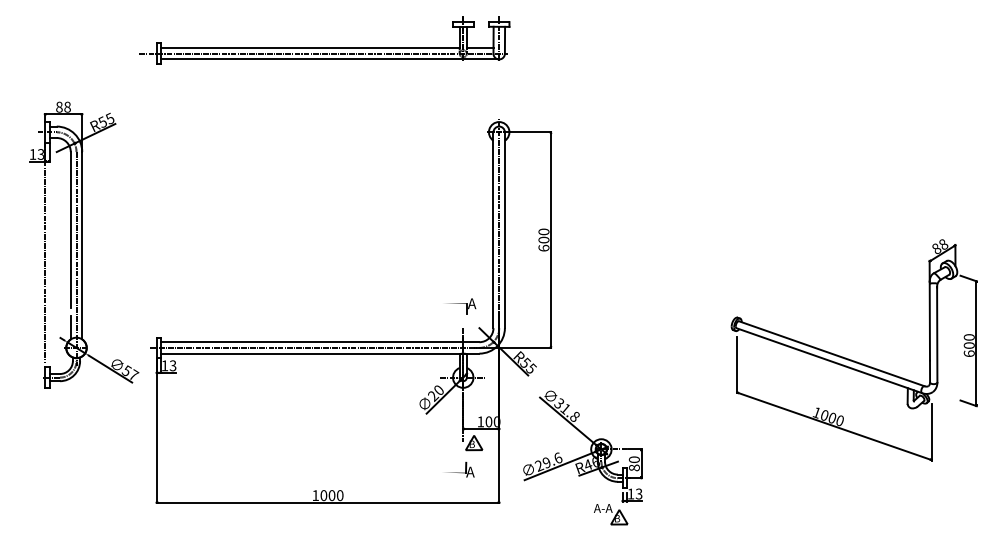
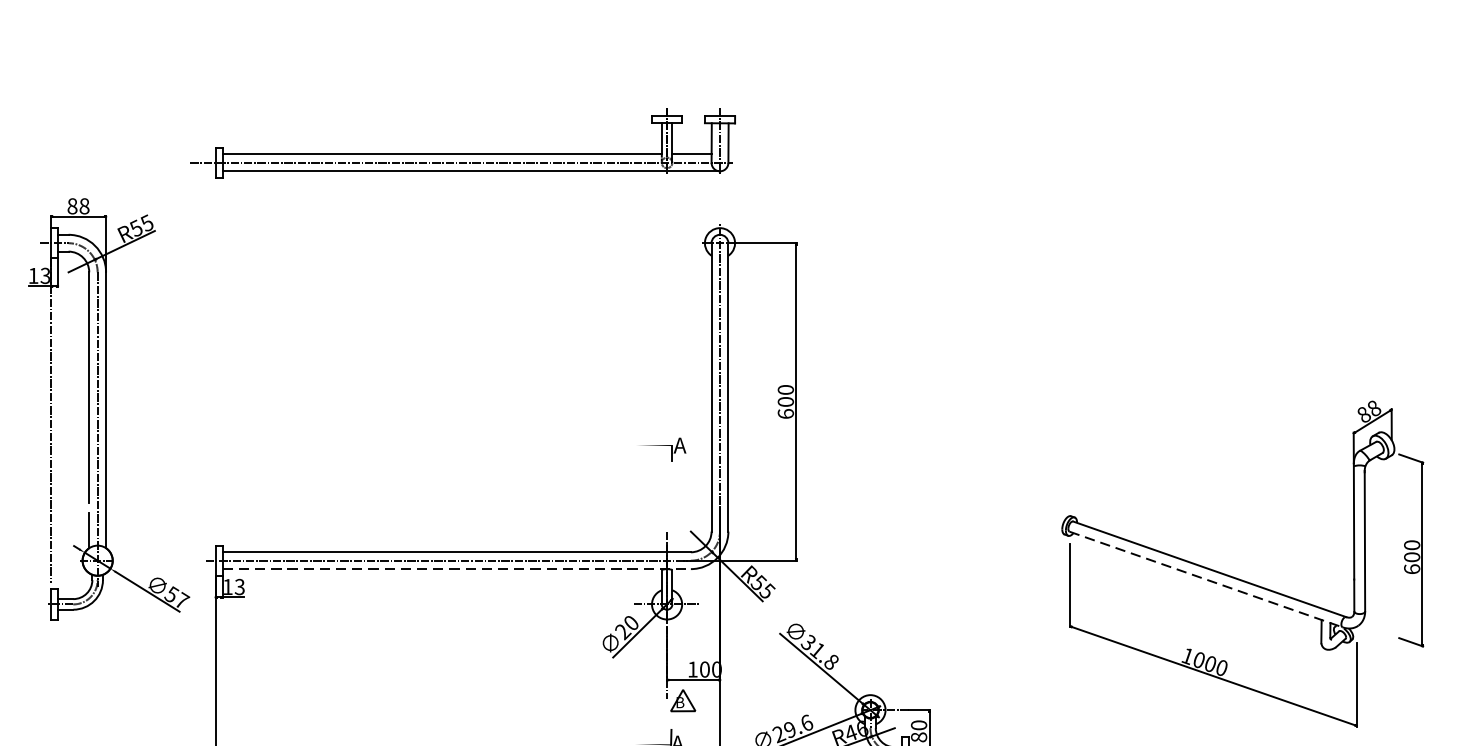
part: (324, 47) -> (462, 153), moved
part: (461, 306) -> (664, 449), moved
line: (320, 353) -> (456, 568), solid -> dashed
line: (829, 360) -> (1206, 579), solid -> dashed

